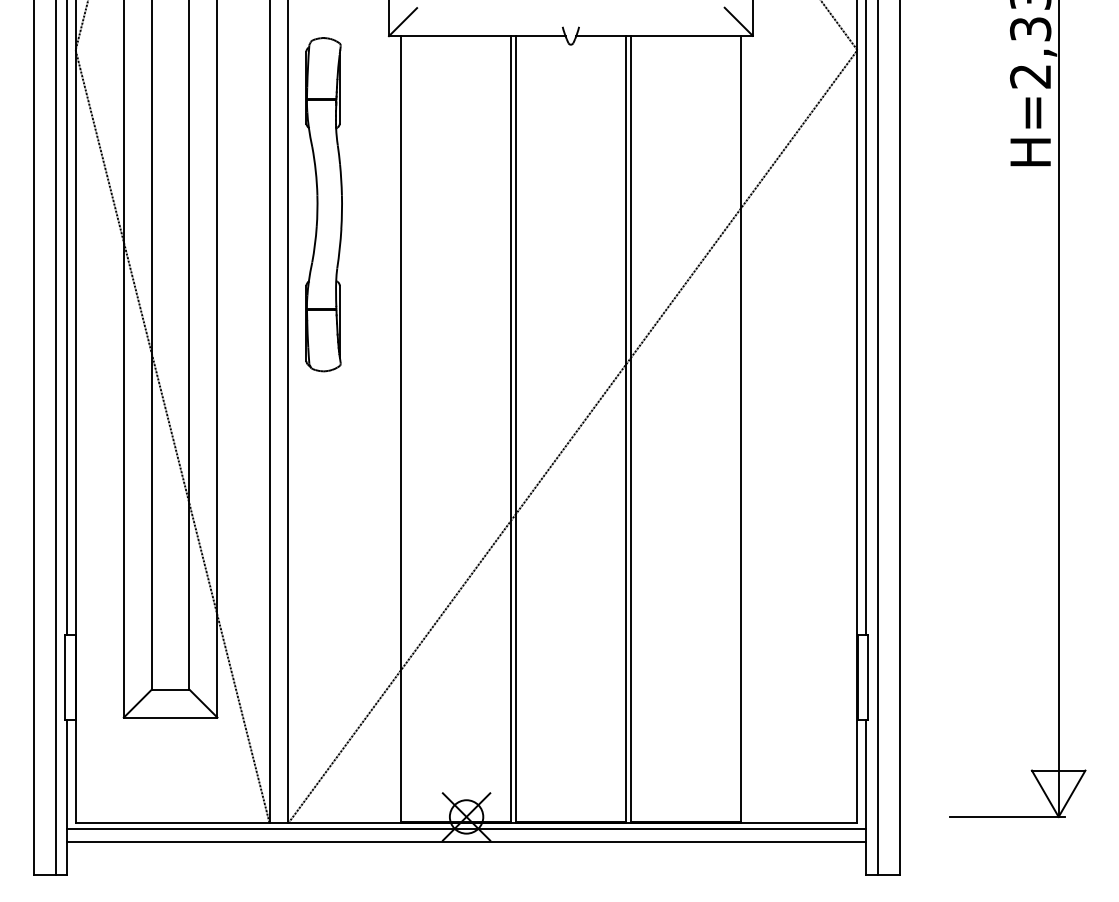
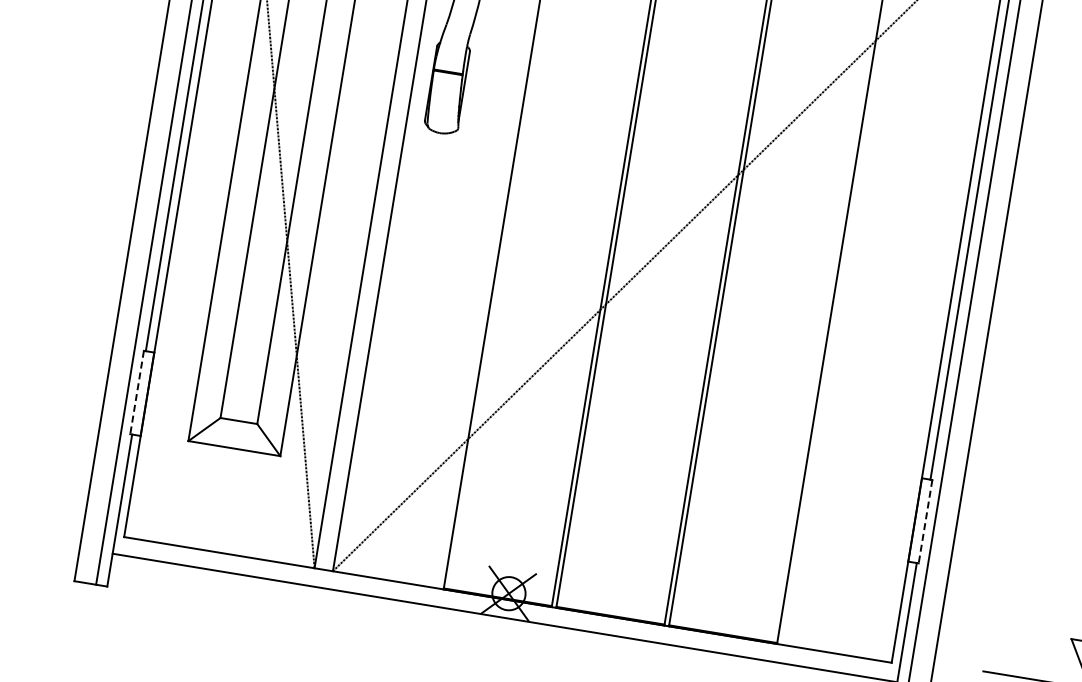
line: (65, 678) -> (137, 393), solid -> dashed
line: (868, 678) -> (925, 522), solid -> dashed
line: (466, 828) -> (507, 605), removed

